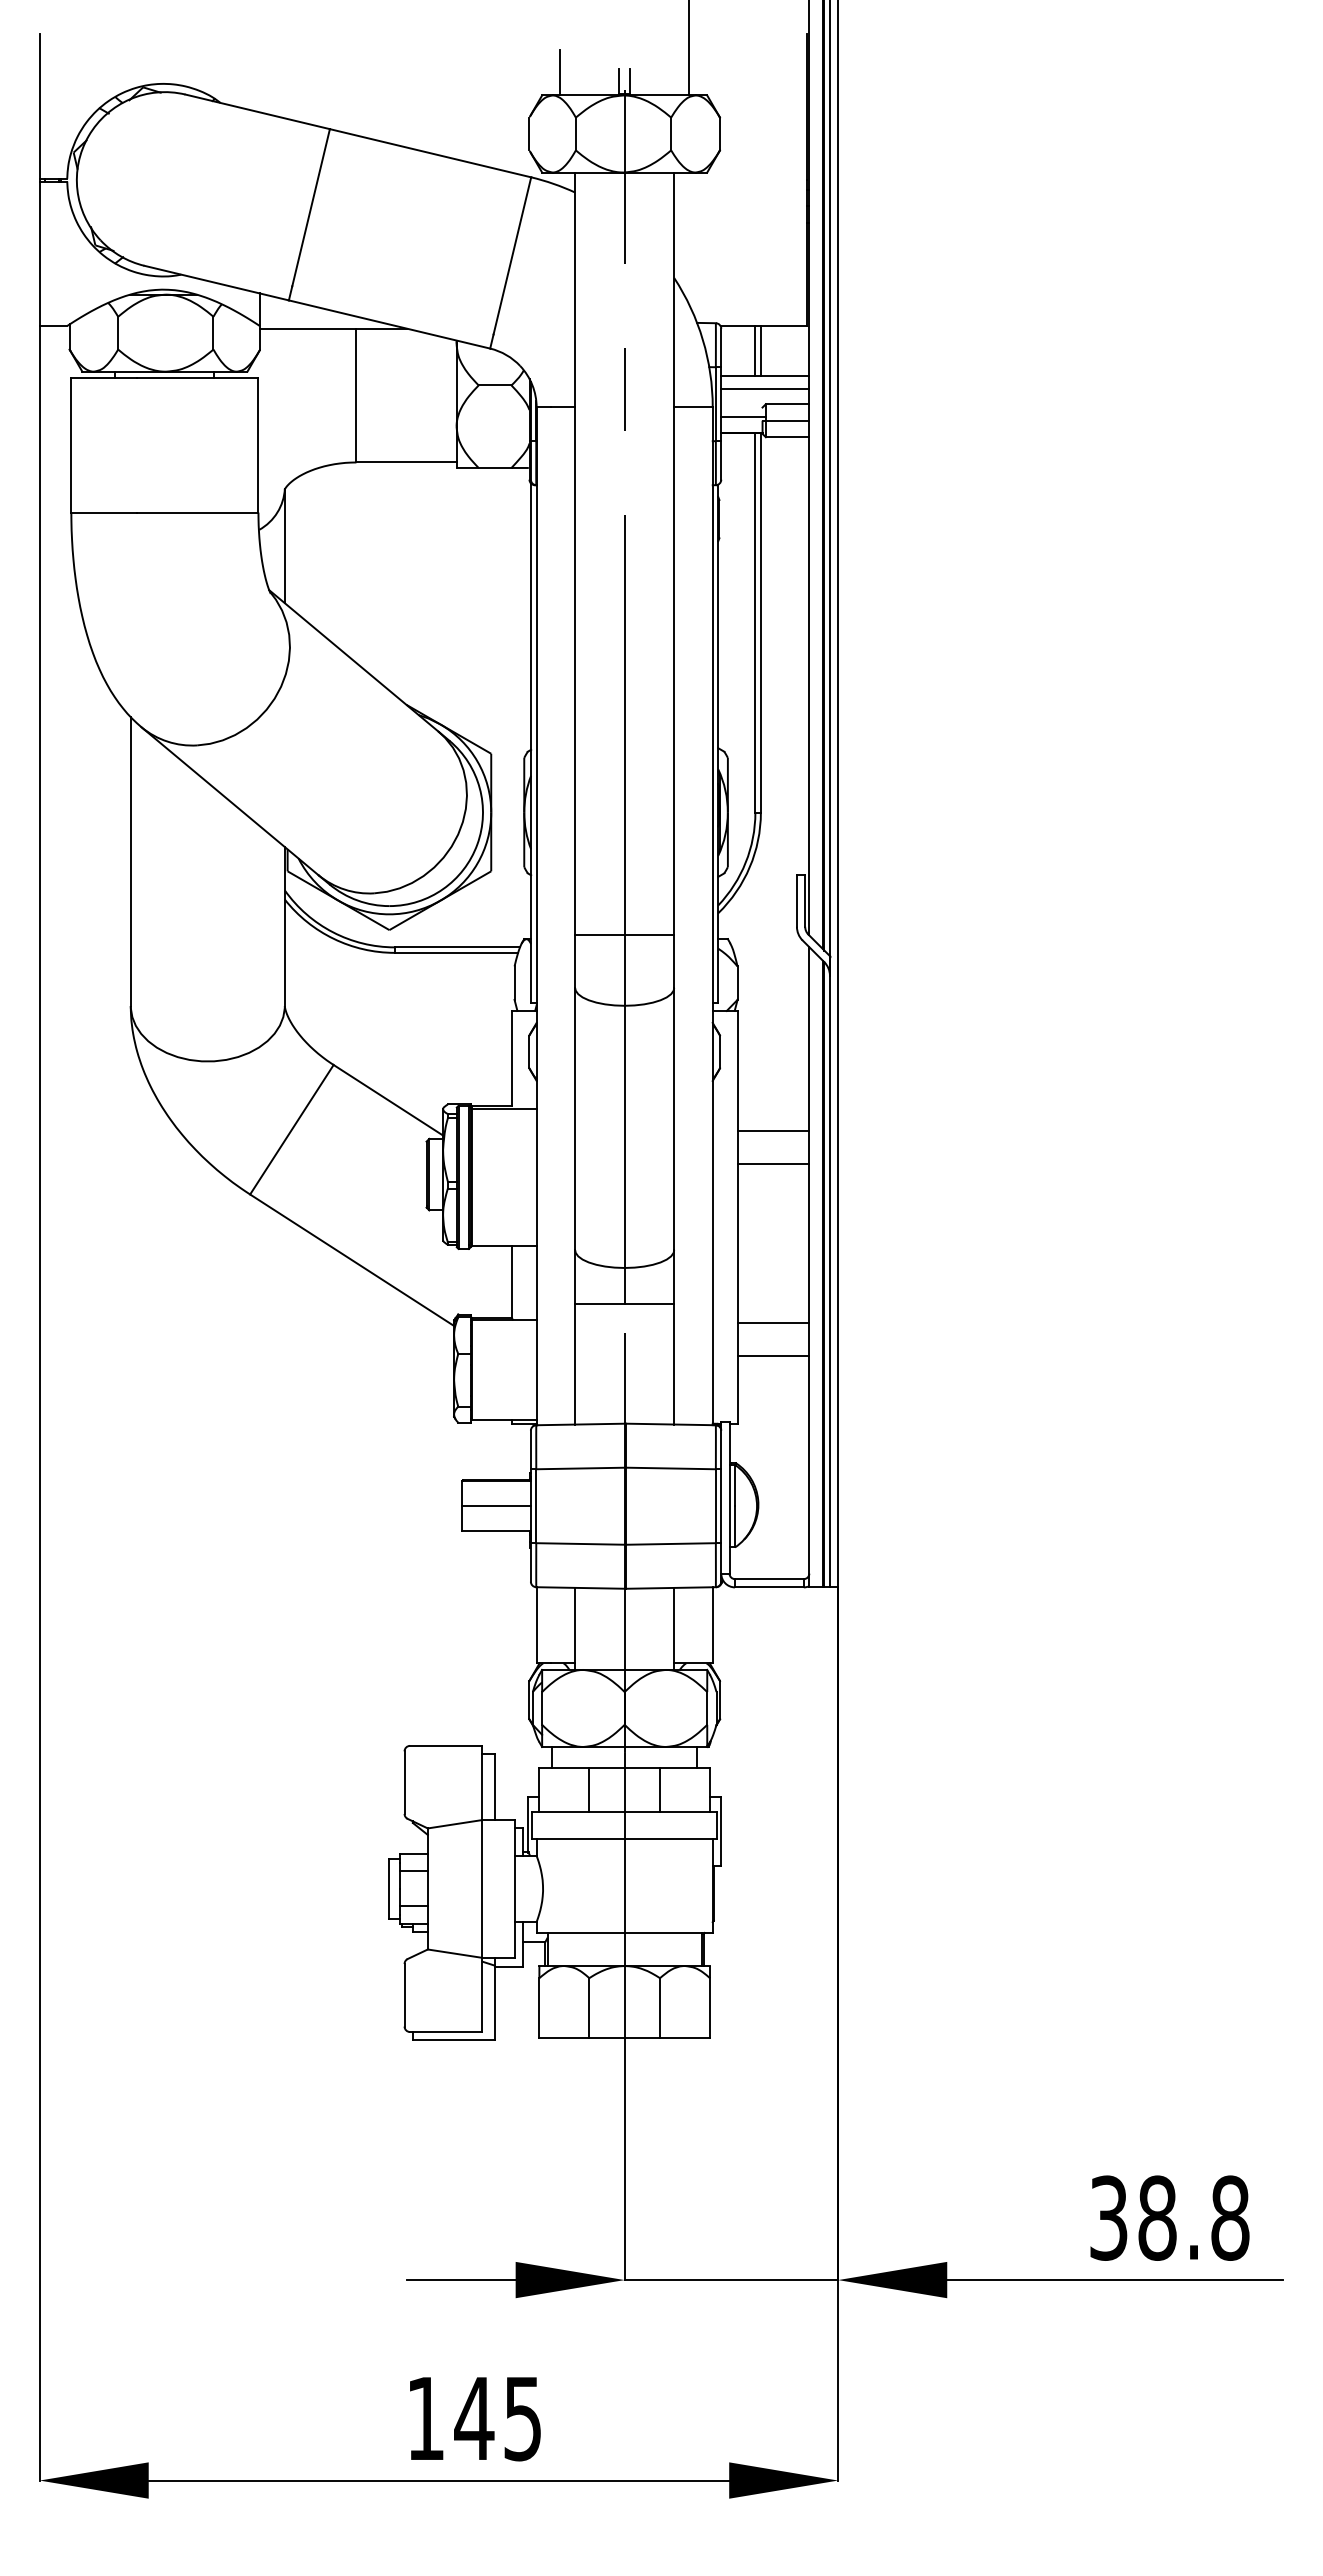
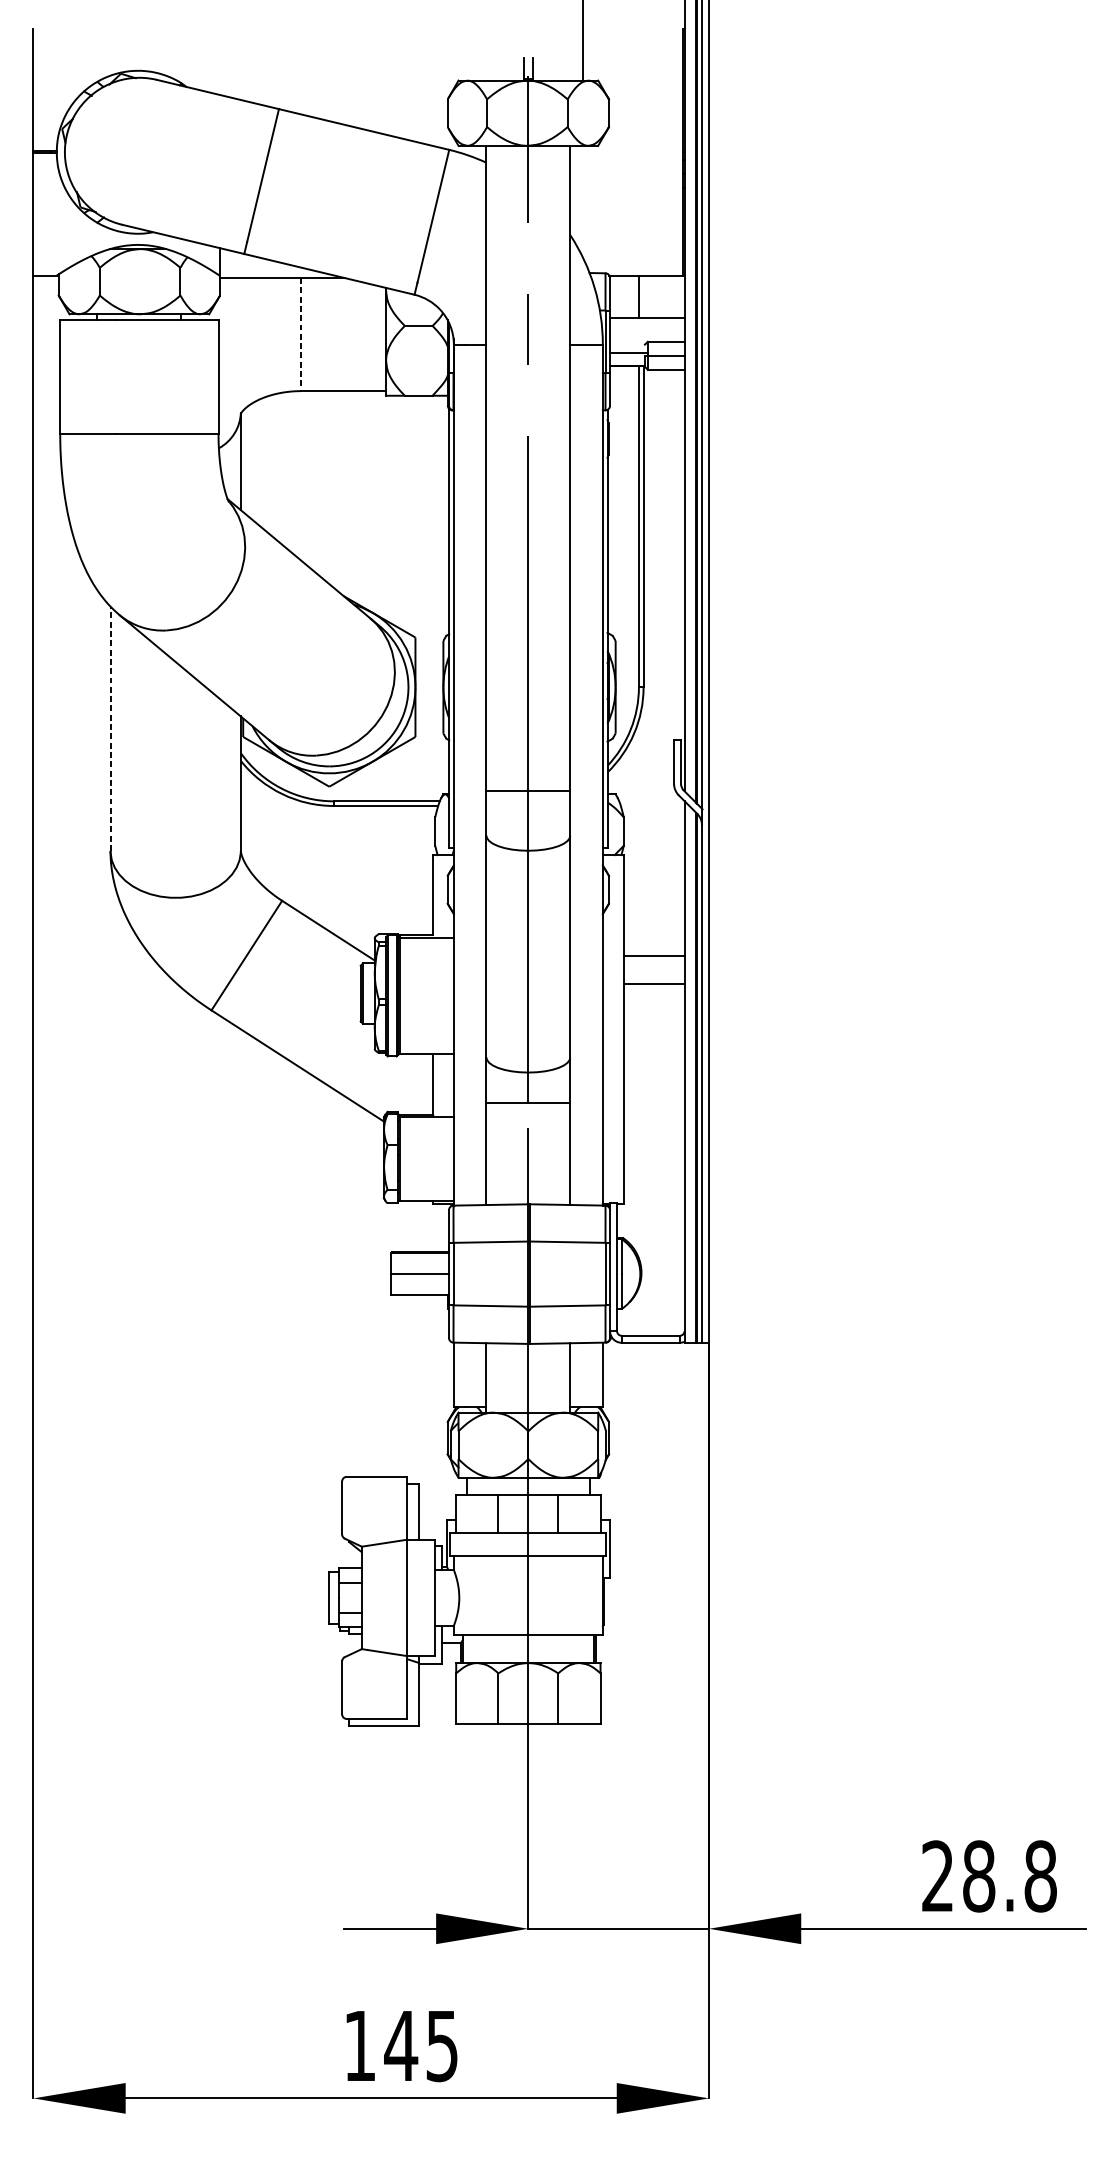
line: (560, 72) -> (474, 61), removed
line: (760, 350) -> (643, 296), removed
line: (765, 388) -> (647, 328), removed
line: (356, 395) -> (301, 334), solid -> dashed
line: (130, 861) -> (110, 728), solid -> dashed
line: (773, 1323) -> (654, 1119), removed
line: (773, 1356) -> (654, 1147), removed
text: (1108, 2217) -> (937, 1875), 38.8 -> 28.8

